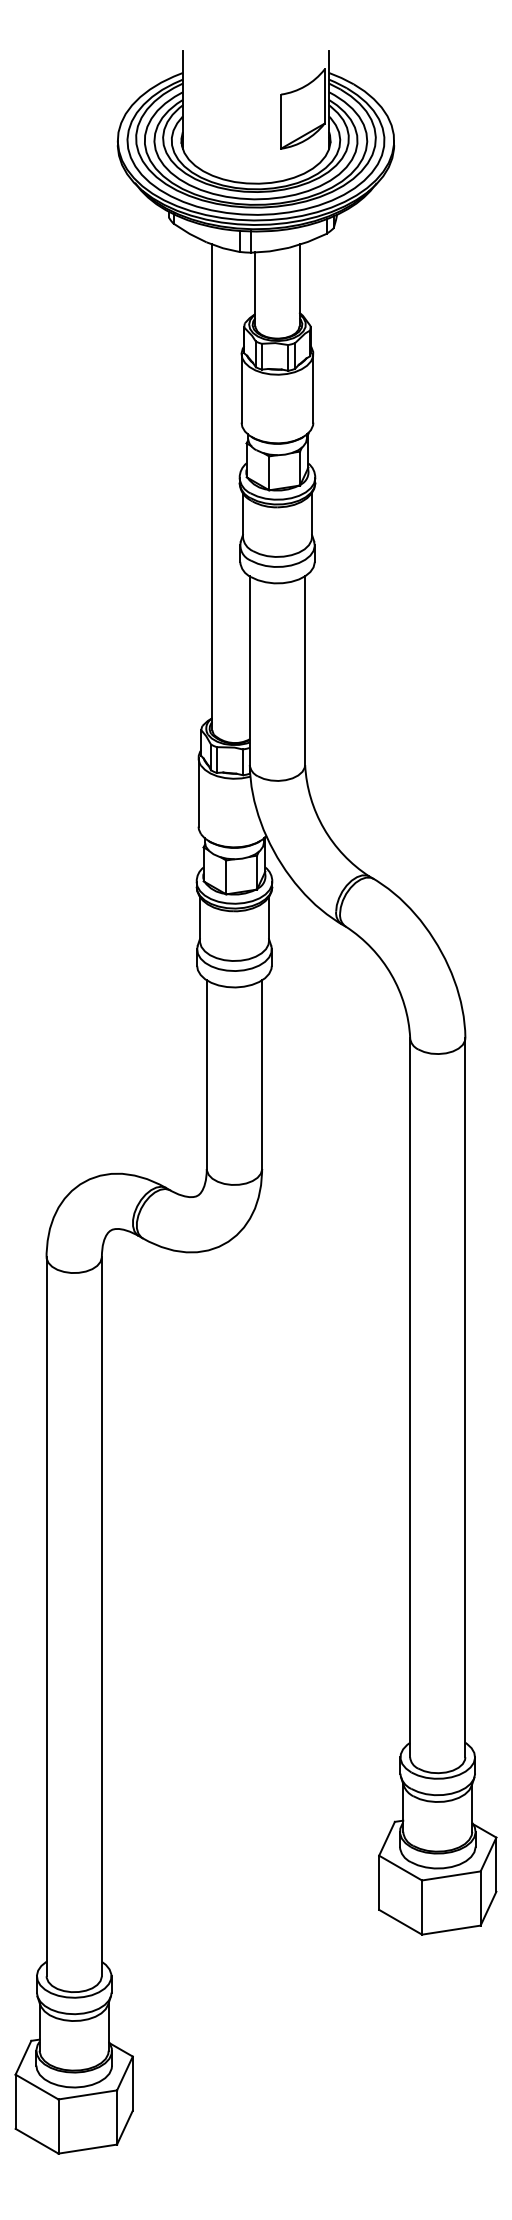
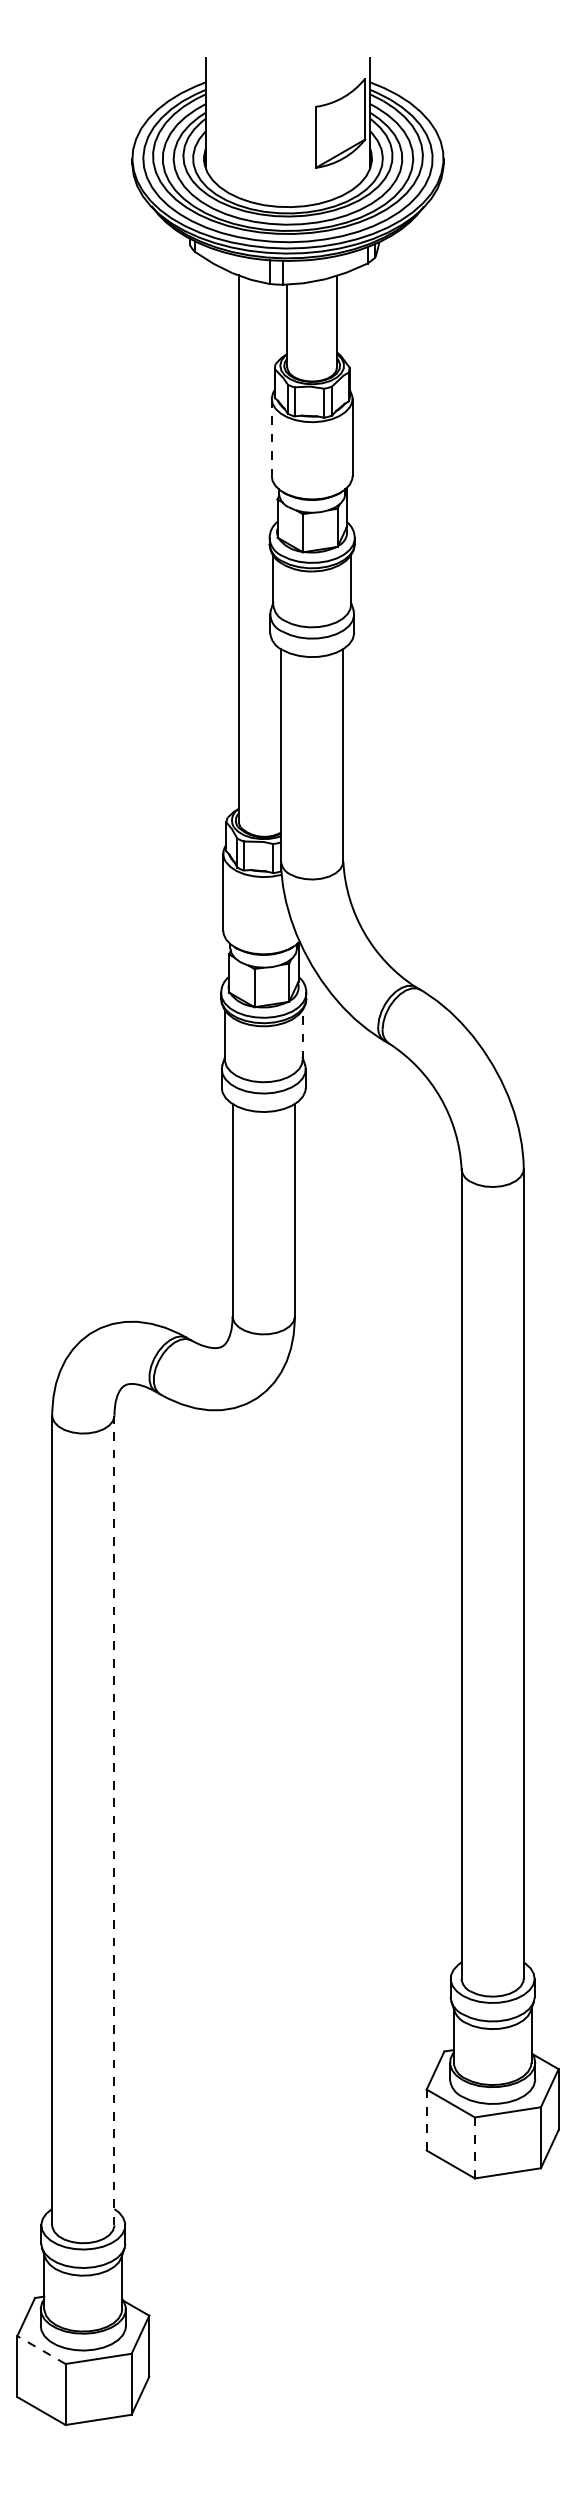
line: (241, 388) -> (271, 437), solid -> dashed
line: (268, 919) -> (302, 1035), solid -> dashed
line: (101, 1616) -> (114, 1820), solid -> dashed
line: (379, 1883) -> (426, 2120), solid -> dashed
line: (421, 1907) -> (474, 2147), solid -> dashed
line: (37, 2087) -> (41, 2350), solid -> dashed

